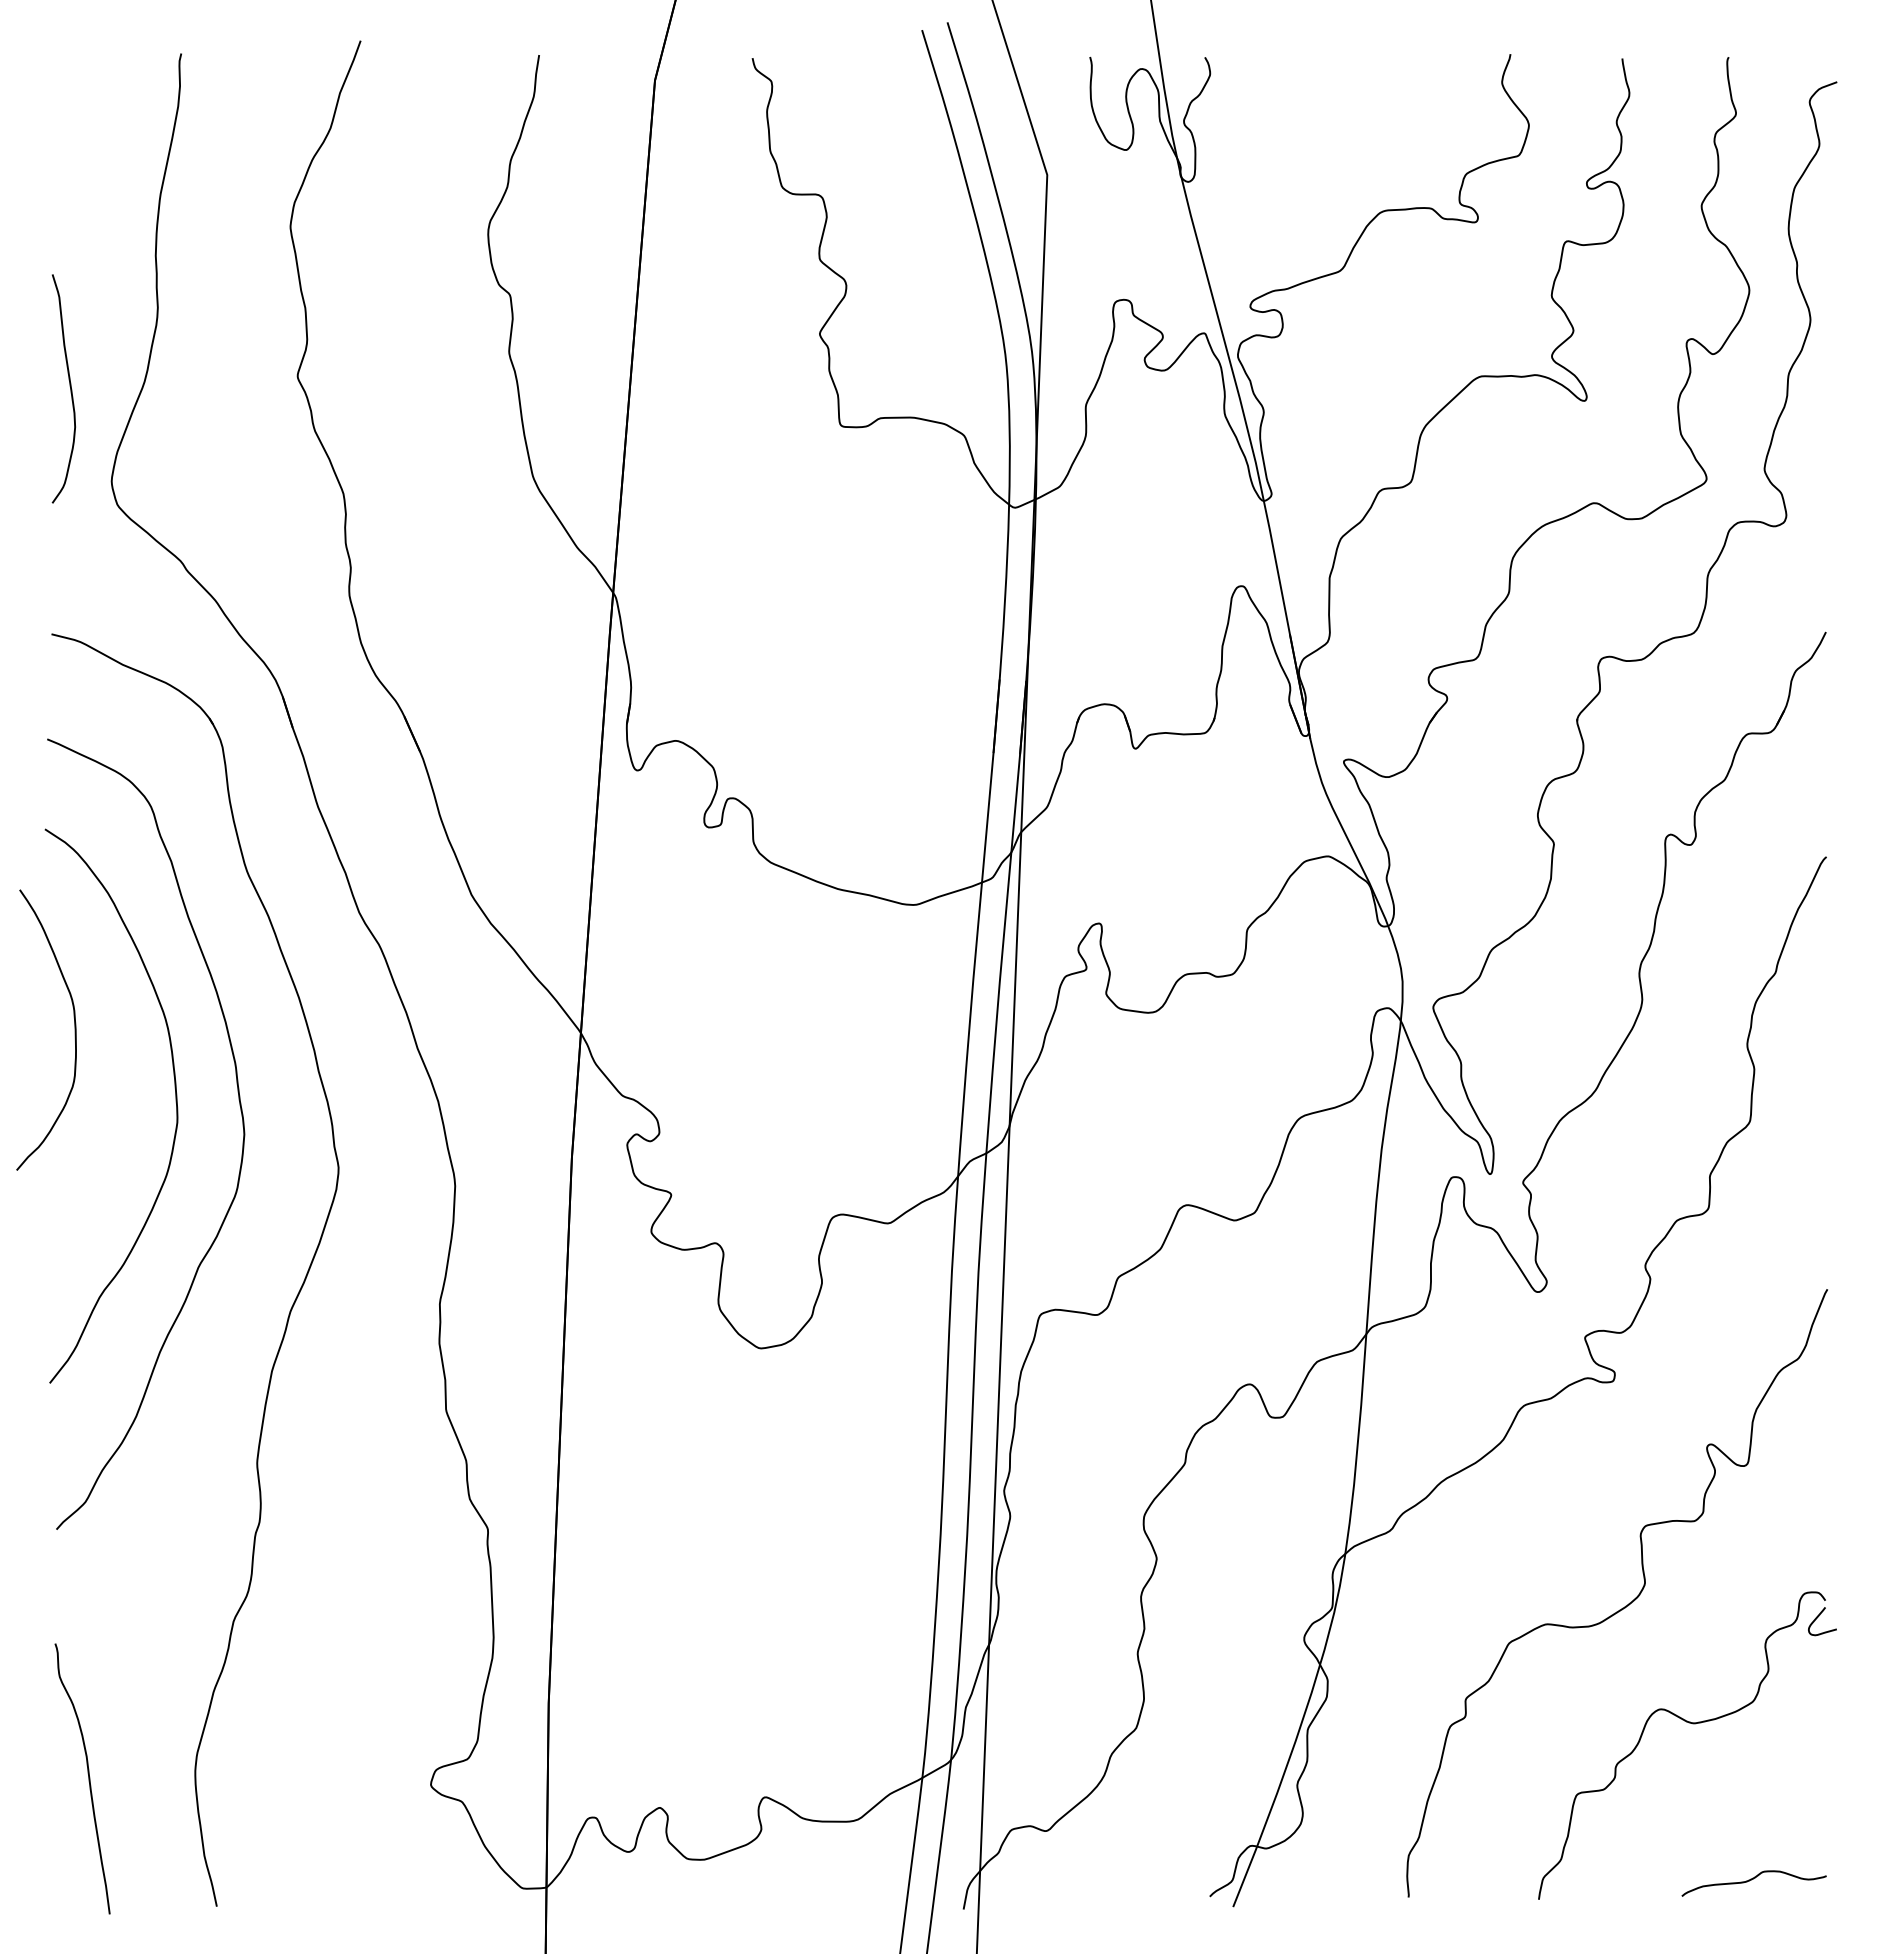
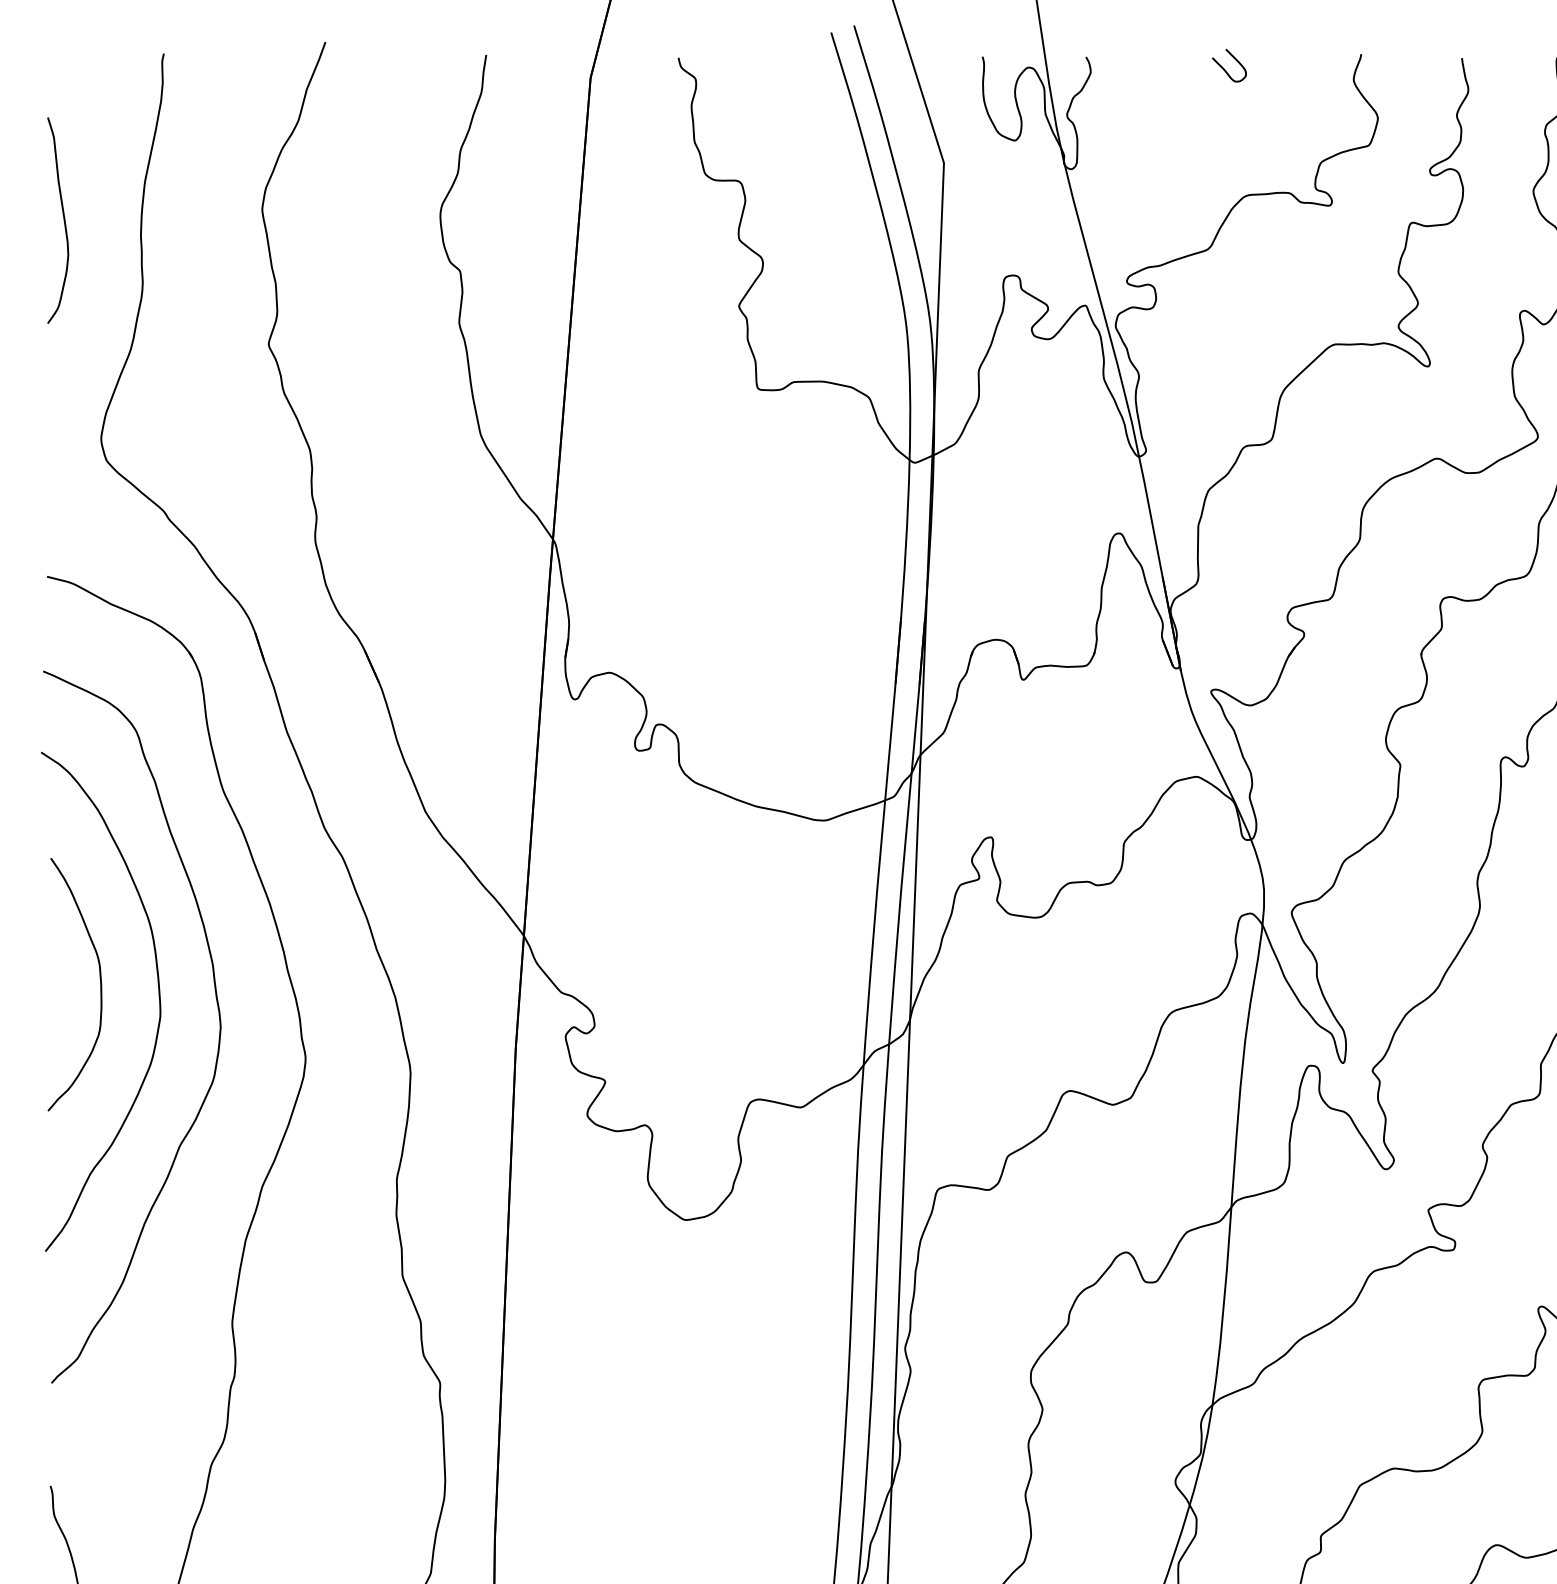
curve: (1358, 70) -> (1224, 68), added
curve: (69, 386) -> (63, 218), moved
curve: (74, 1029) -> (100, 984), moved

